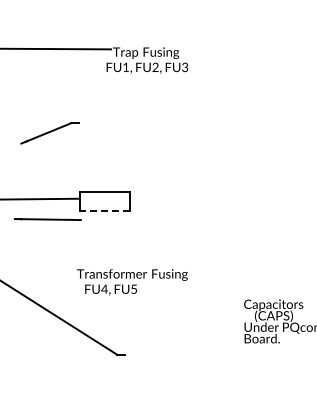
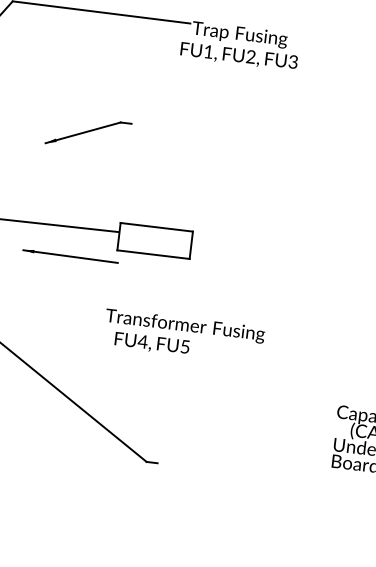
line: (104, 211) -> (153, 254), dashed -> solid
text: (132, 282) -> (184, 336), moved

